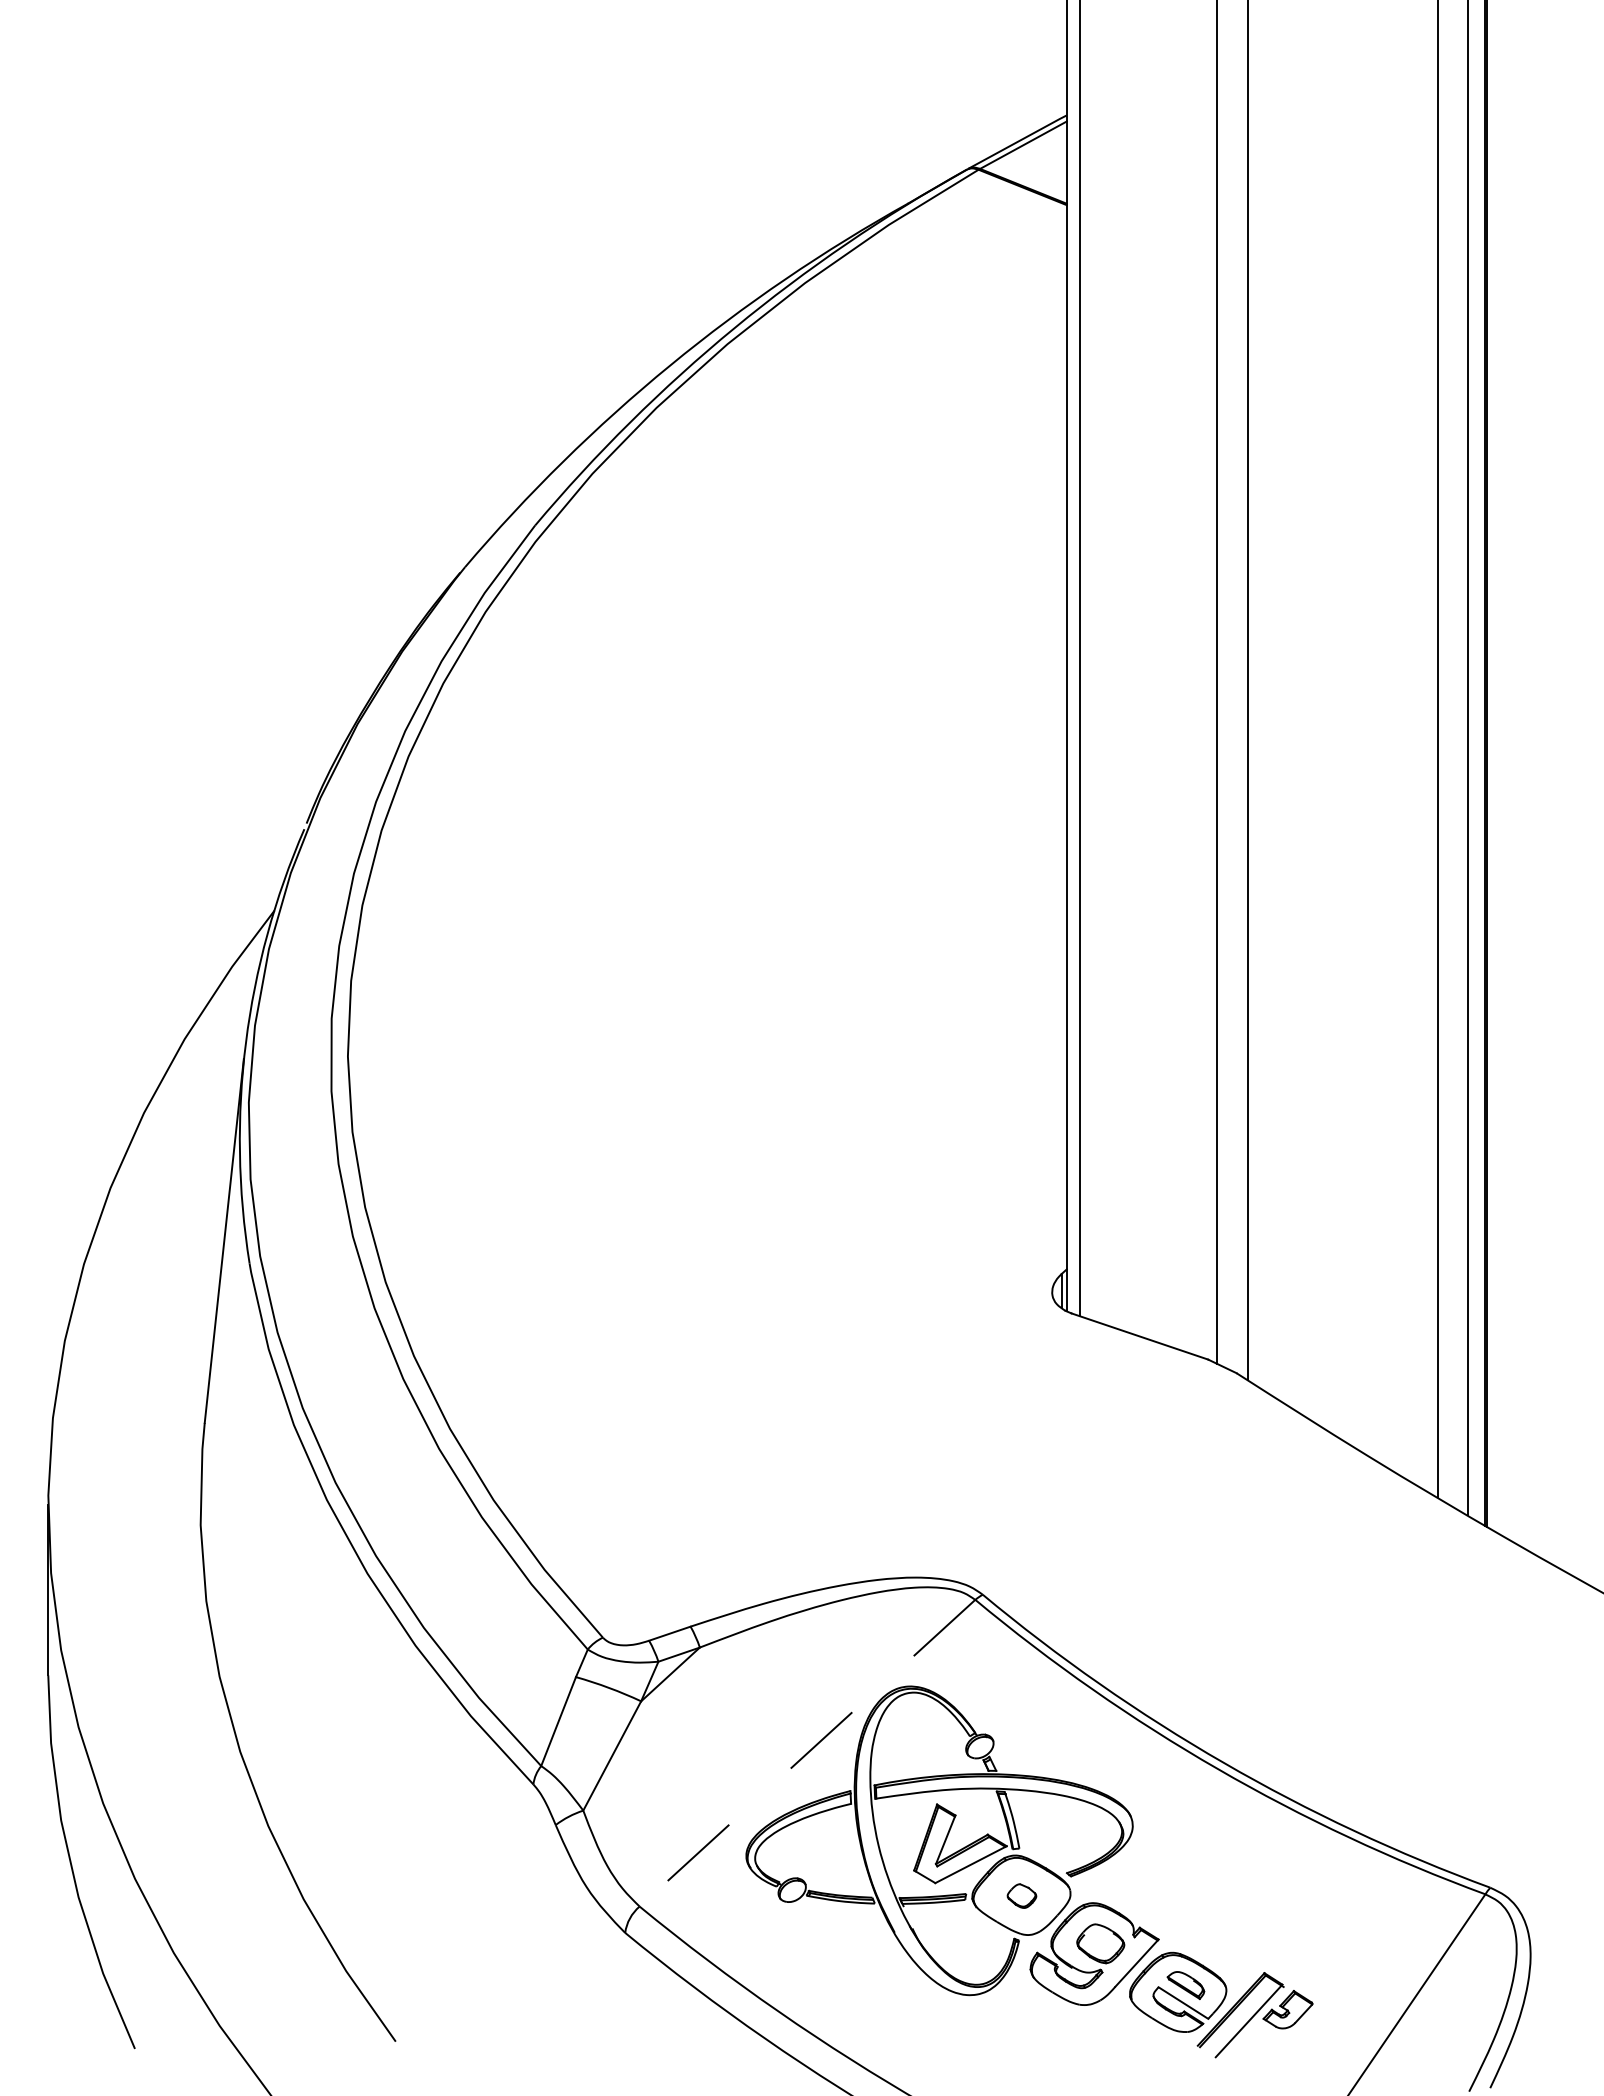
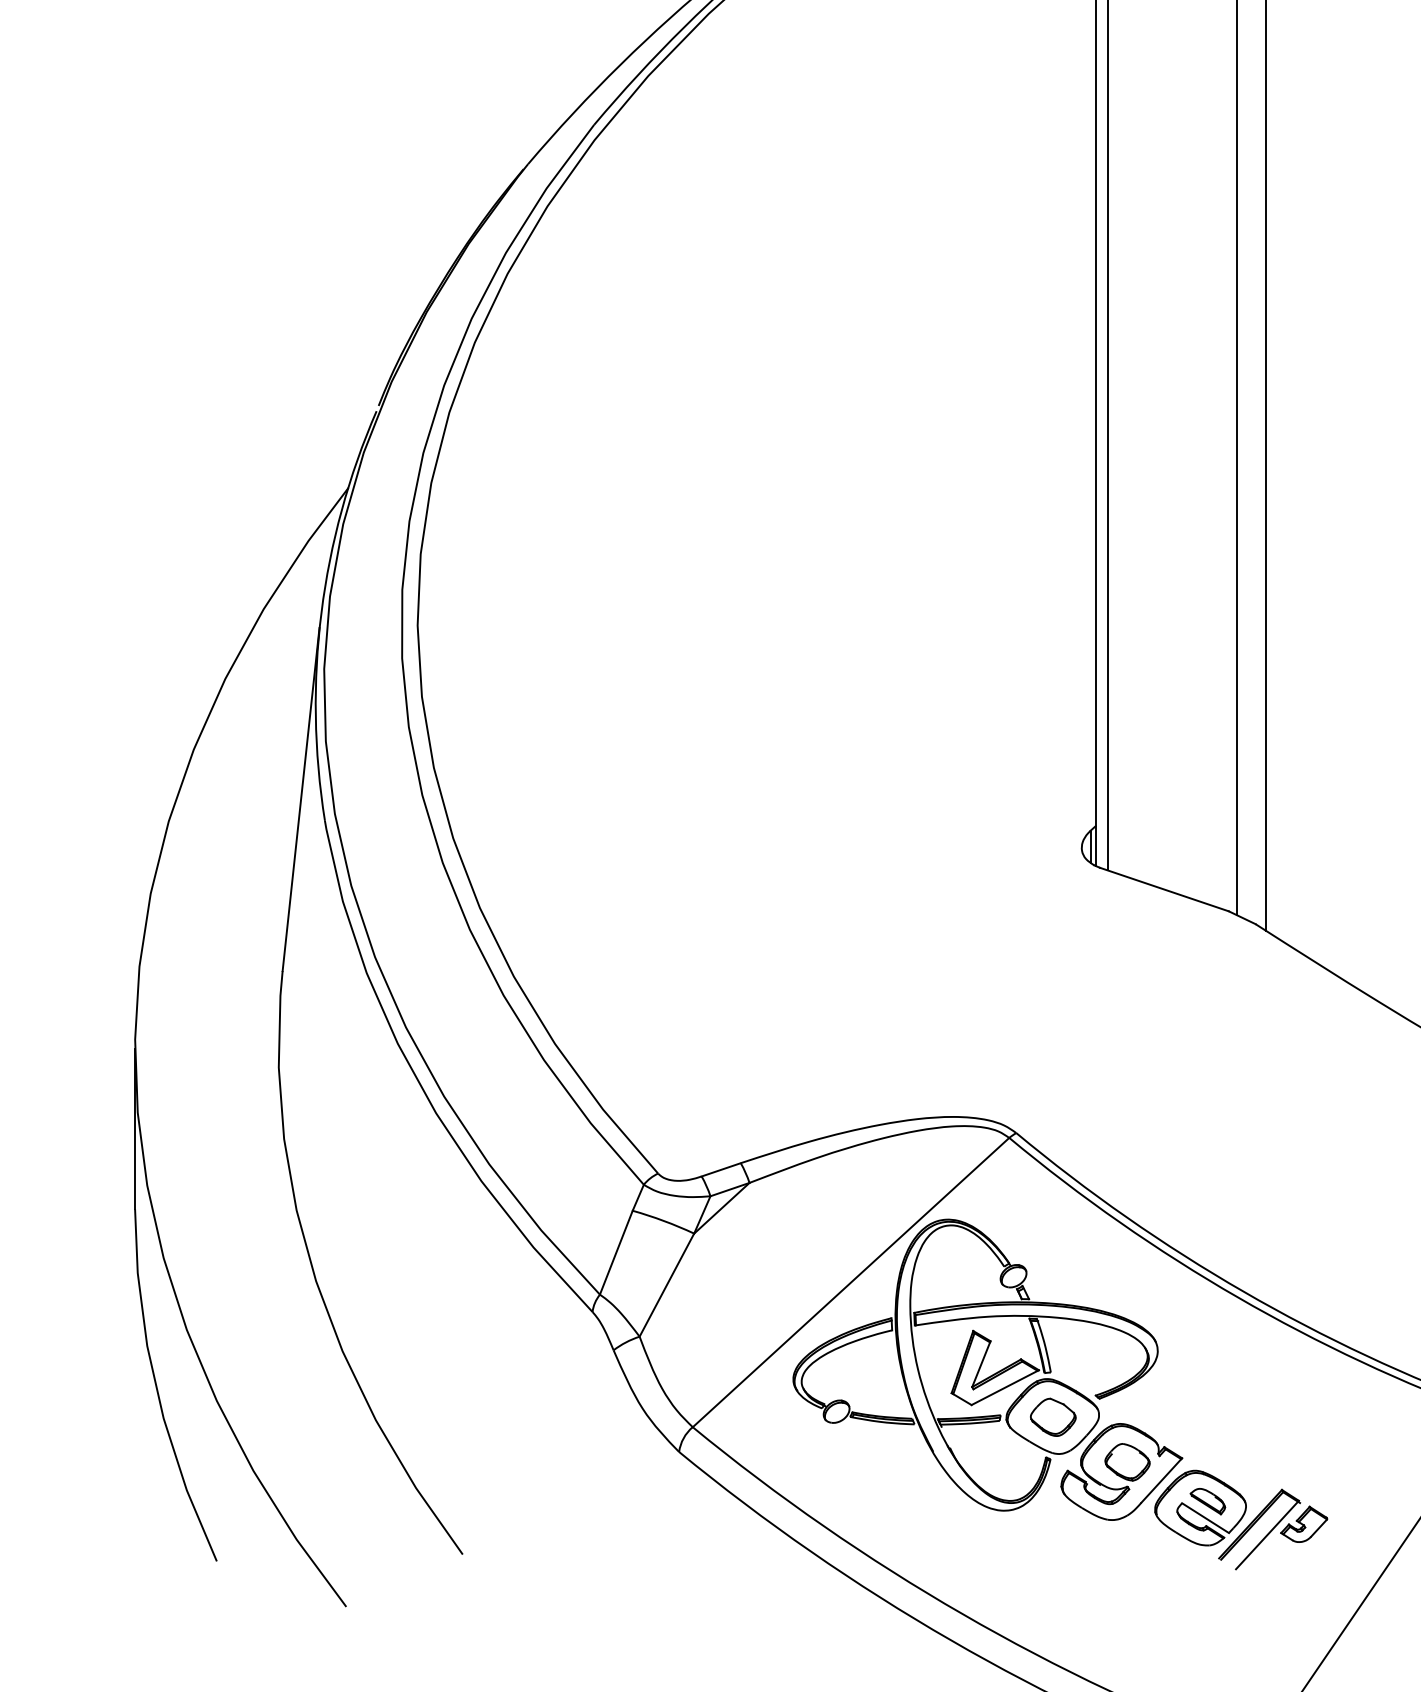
line: (807, 1753) -> (851, 1282), dashed -> solid
part: (1021, 1895) -> (1052, 1416), size x1.67

